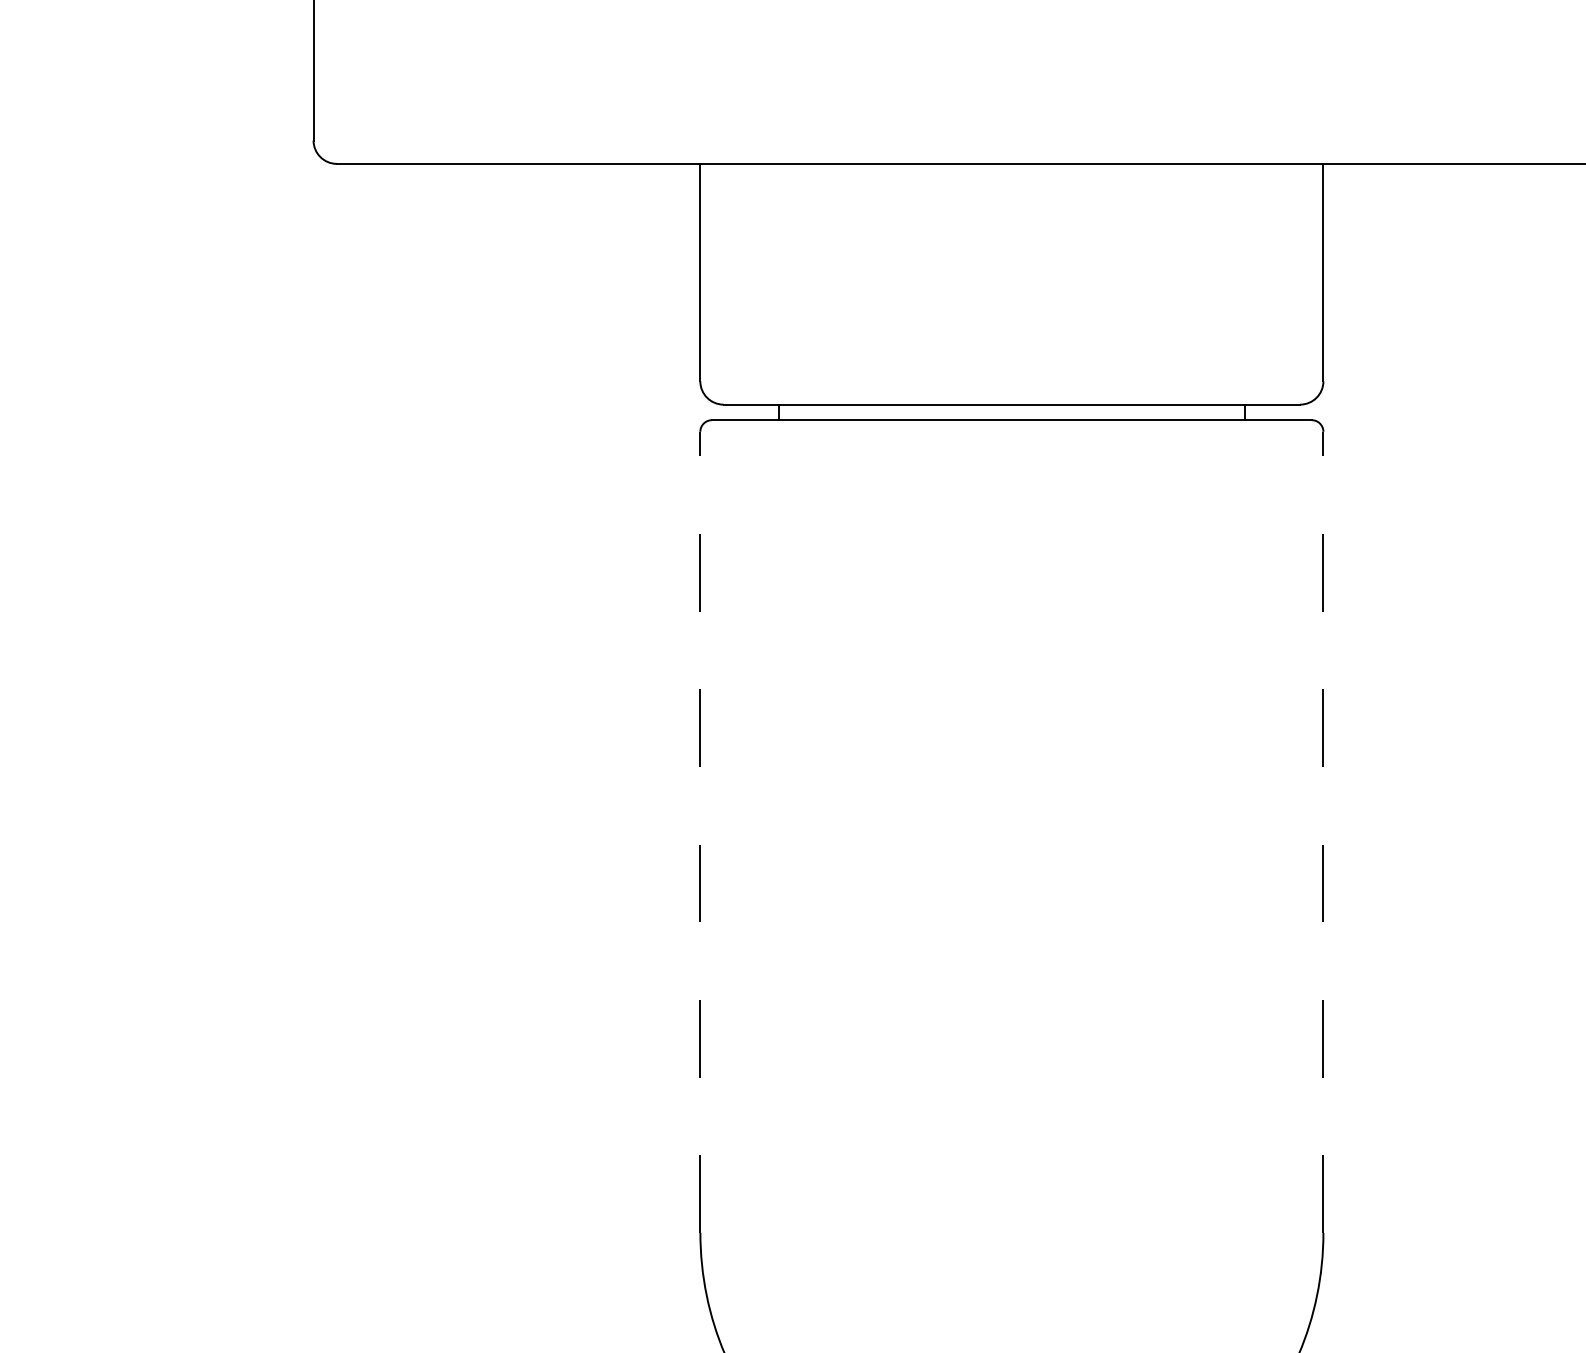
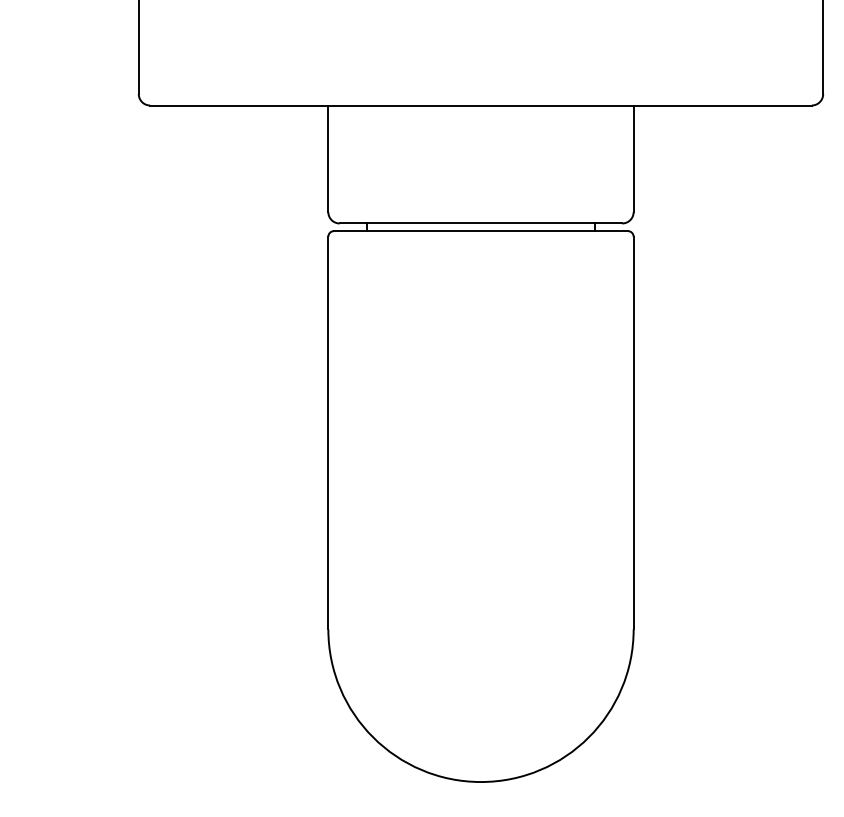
line: (700, 831) -> (328, 432), dashed -> solid
line: (1323, 831) -> (633, 432), dashed -> solid

